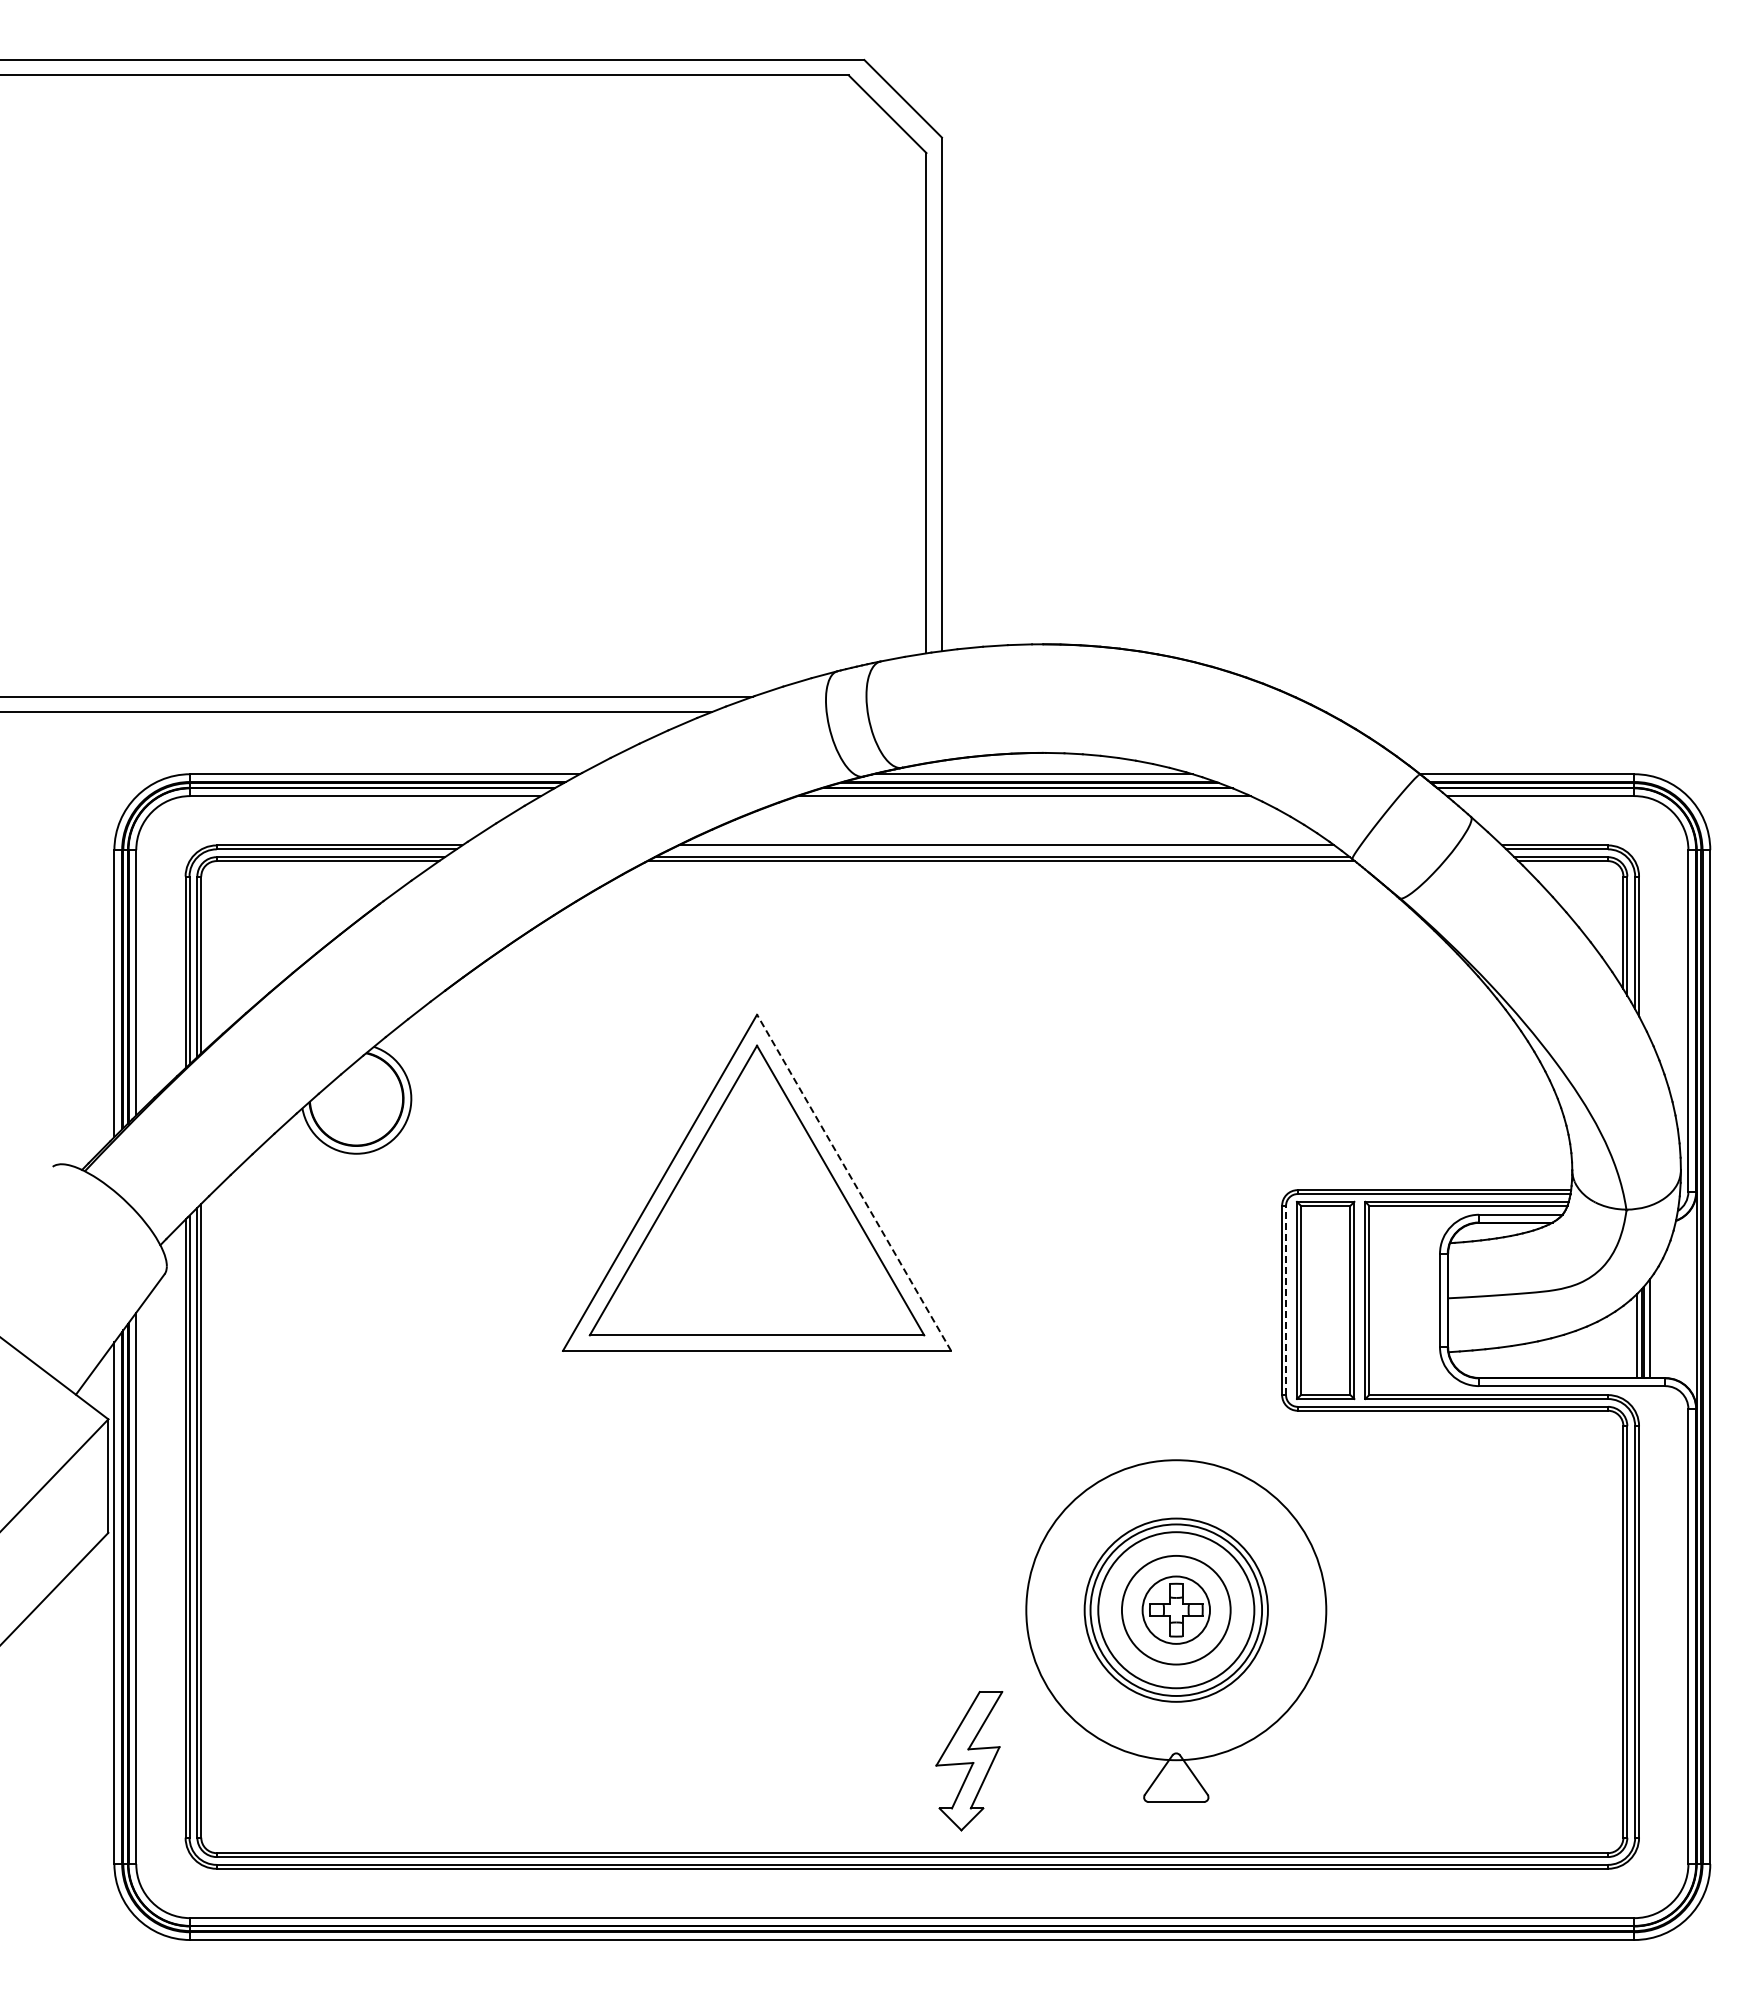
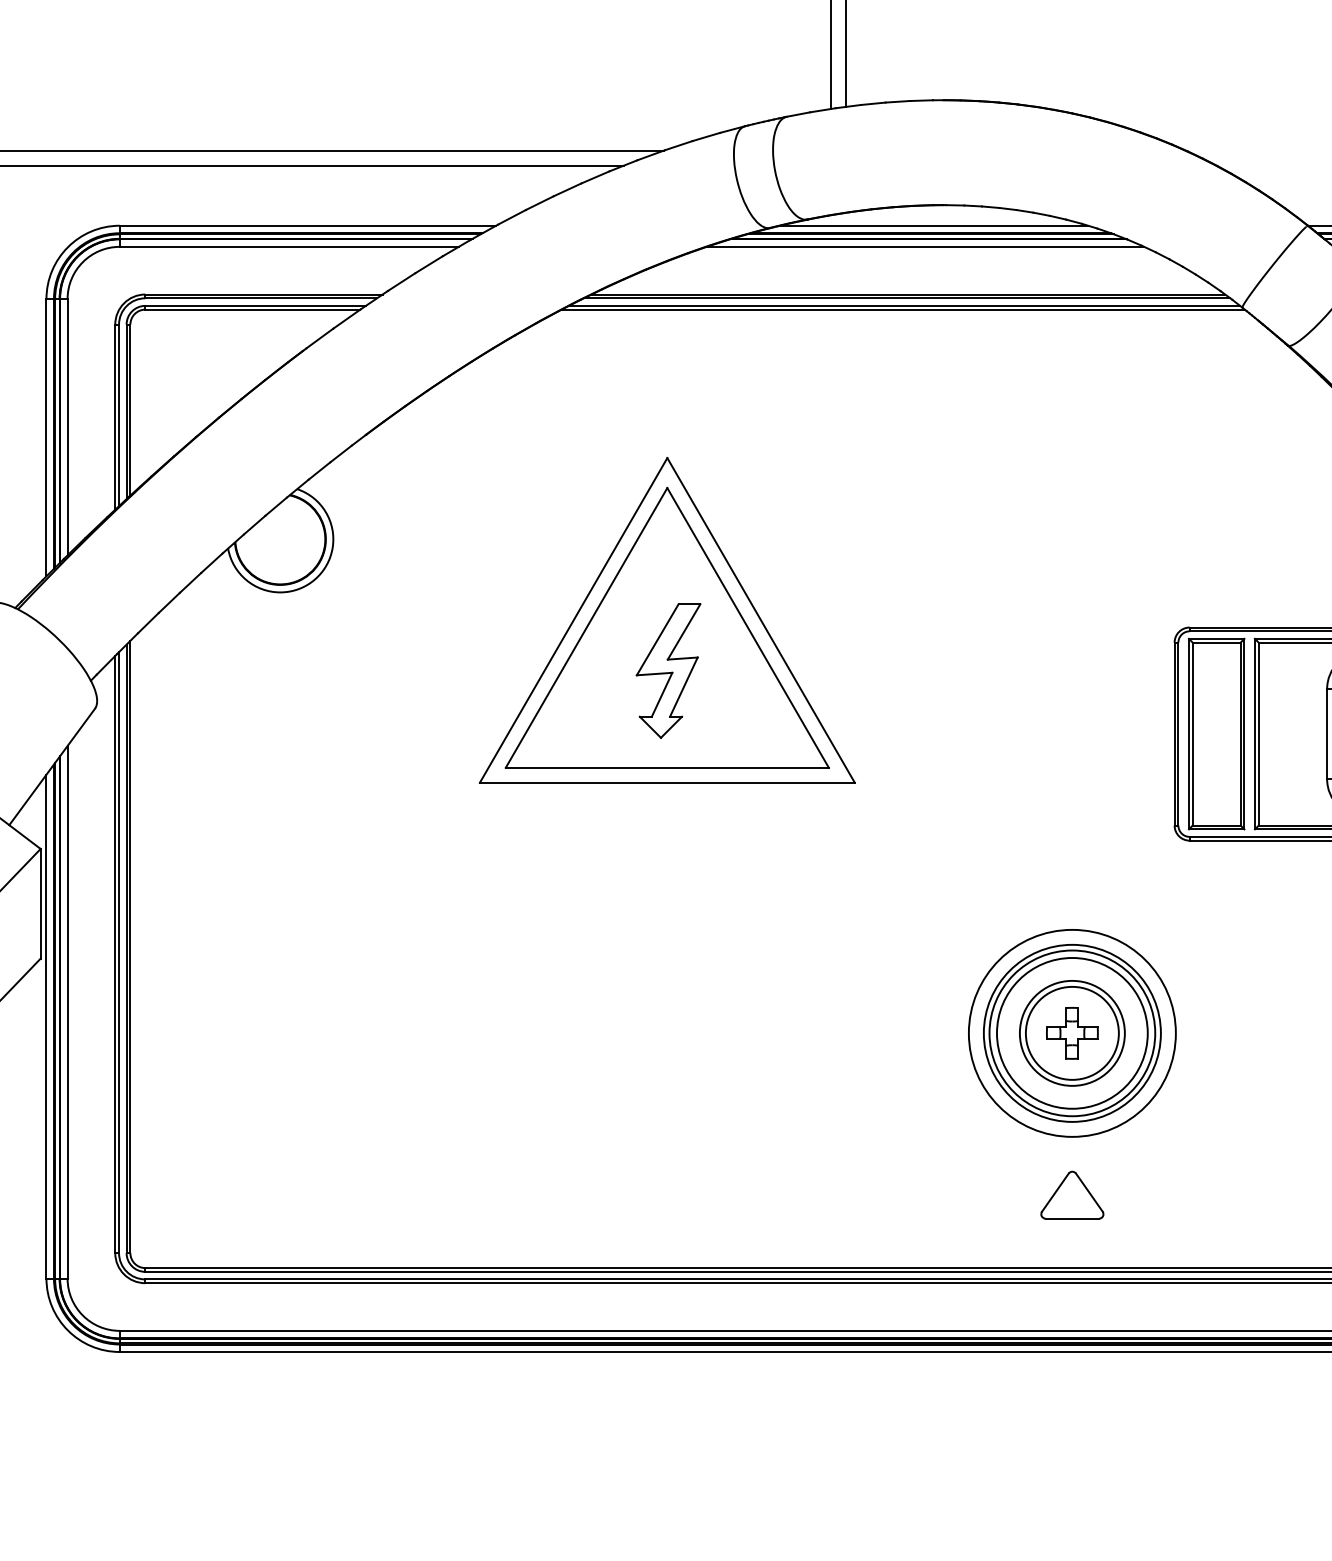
line: (1004, 849) -> (906, 298), added
line: (853, 1182) -> (760, 620), dashed -> solid
line: (1286, 1300) -> (1178, 734), dashed -> solid
circle: (1176, 1610) -> (1072, 1033), size x0.71
circle: (1176, 1610) -> (1072, 1033), size x1.43
part: (969, 1761) -> (668, 671), moved

